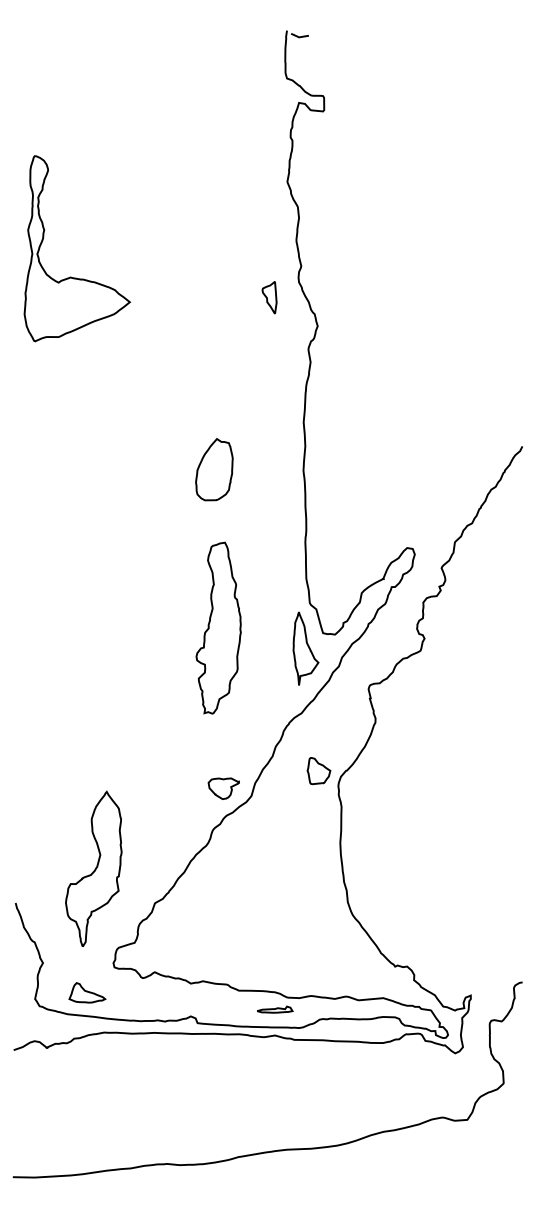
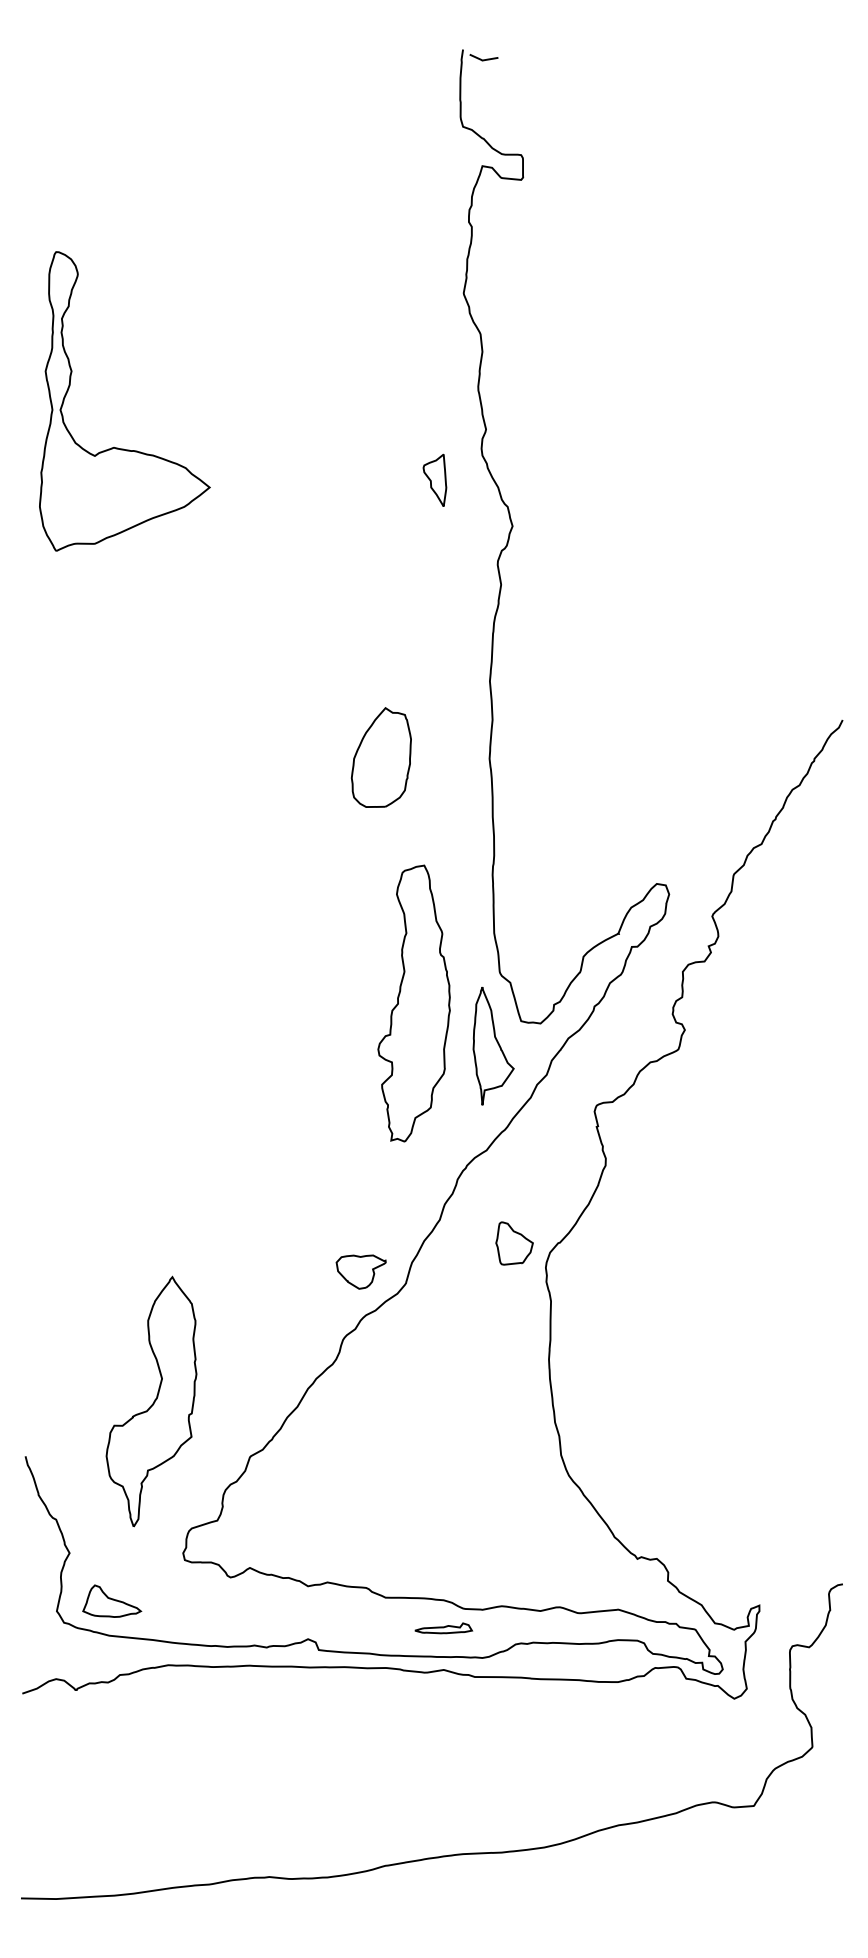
part: (214, 469) -> (381, 757), moved
part: (218, 627) -> (413, 1002), moved
part: (87, 992) -> (112, 1600), moved

